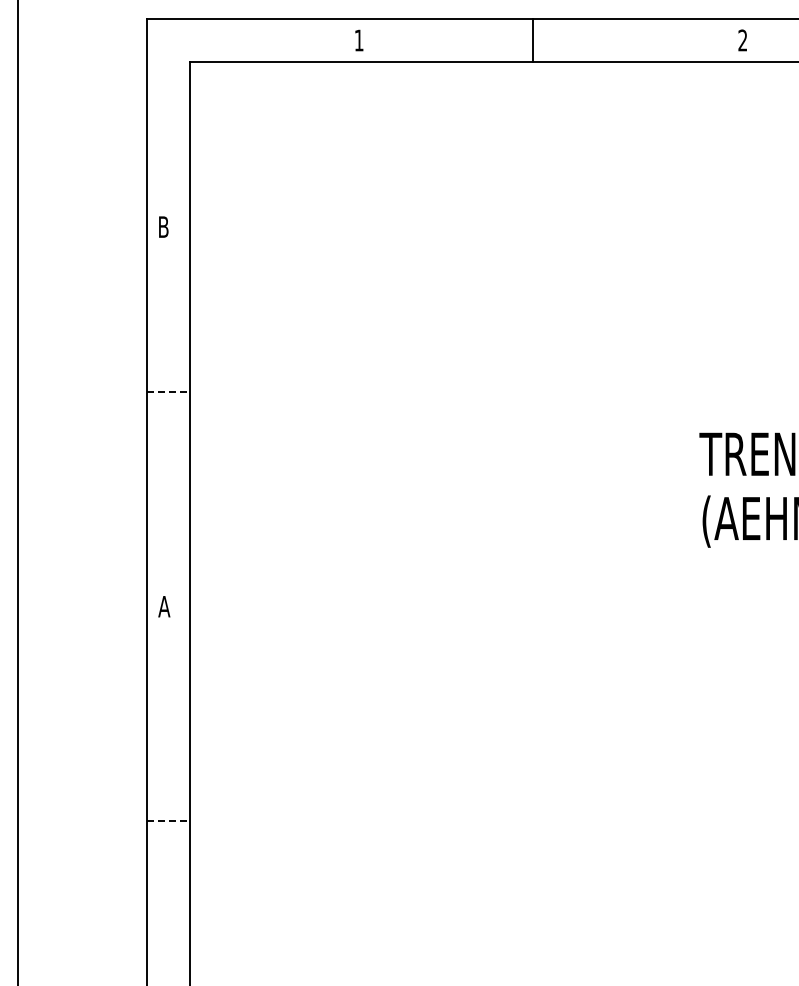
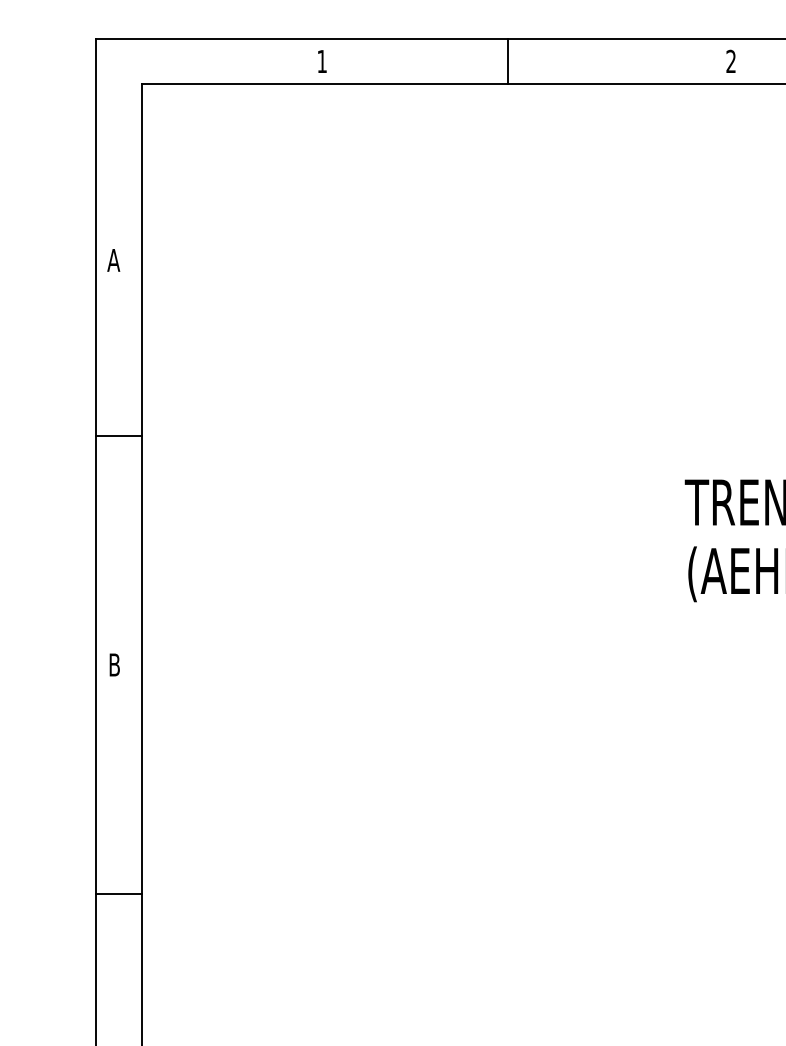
text: (163, 226) -> (113, 259), B -> A
line: (168, 392) -> (119, 436), dashed -> solid
text: (164, 606) -> (114, 664), A -> B
line: (168, 821) -> (119, 893), dashed -> solid

